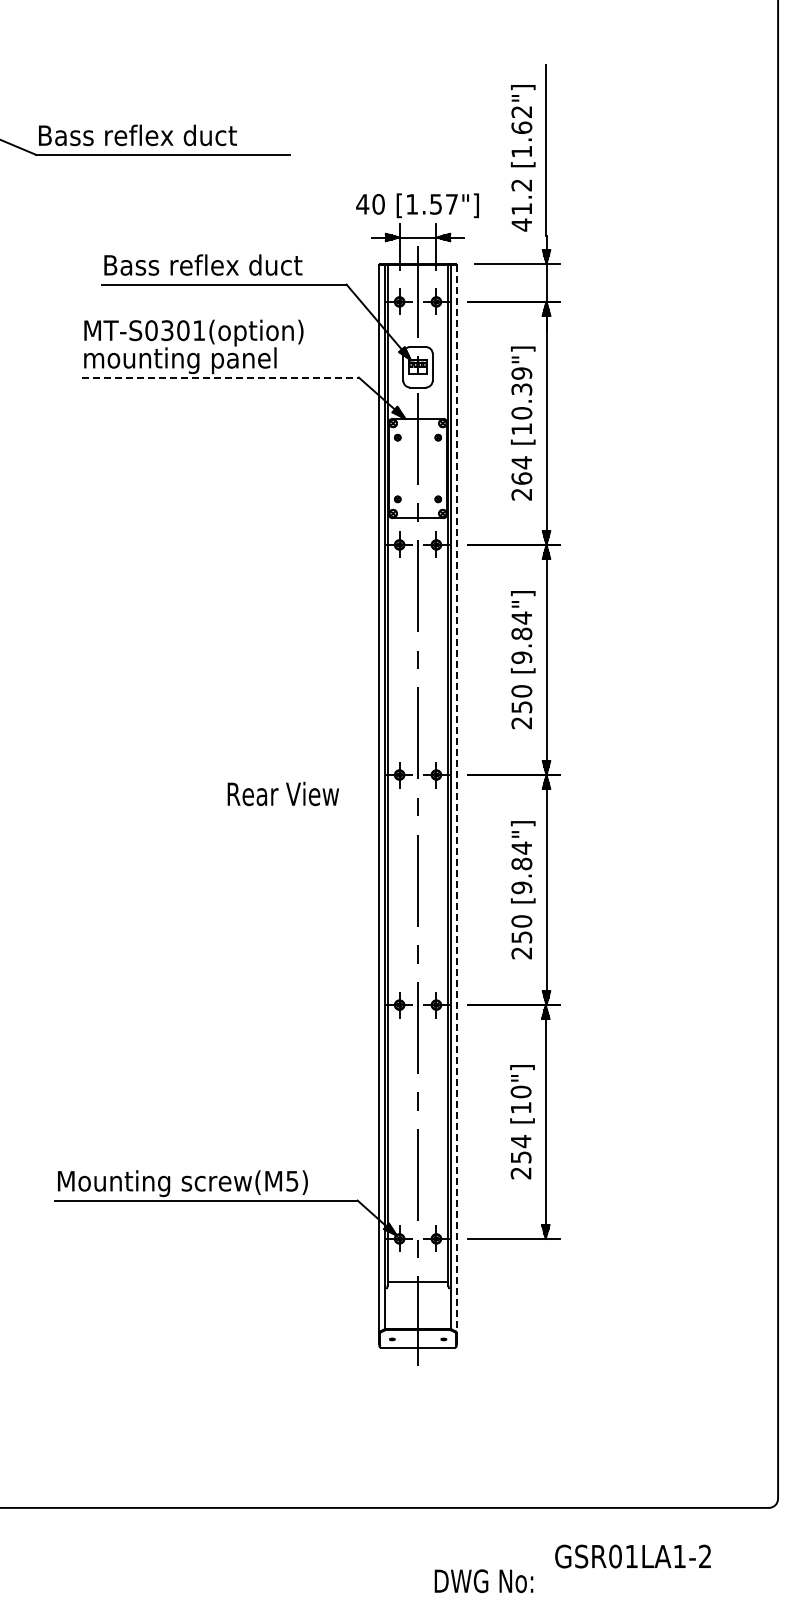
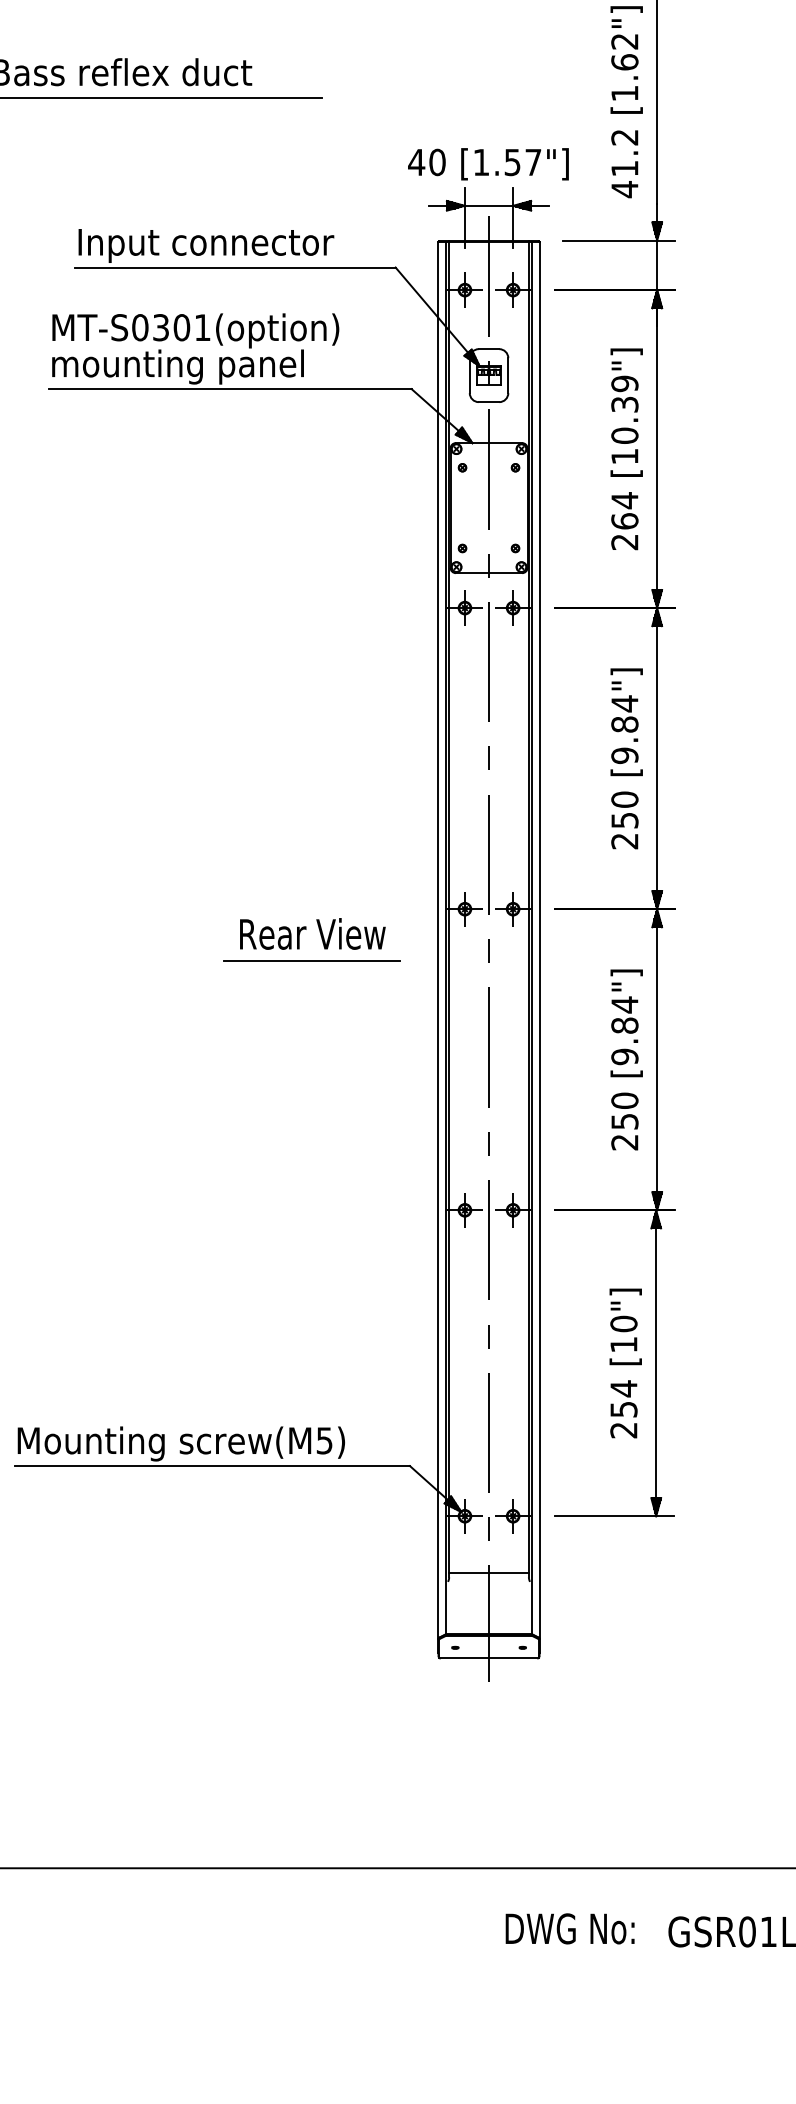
text: (204, 267) -> (209, 245), Bass reflex duct -> Input connector
line: (220, 377) -> (230, 389), dashed -> solid
line: (456, 798) -> (539, 939), dashed -> solid
line: (282, 814) -> (311, 960), added
text: (483, 1581) -> (569, 1929), moved

